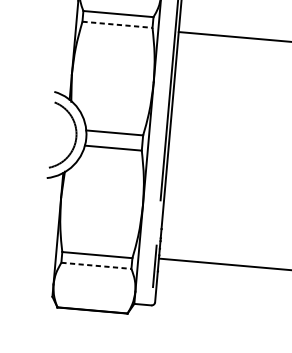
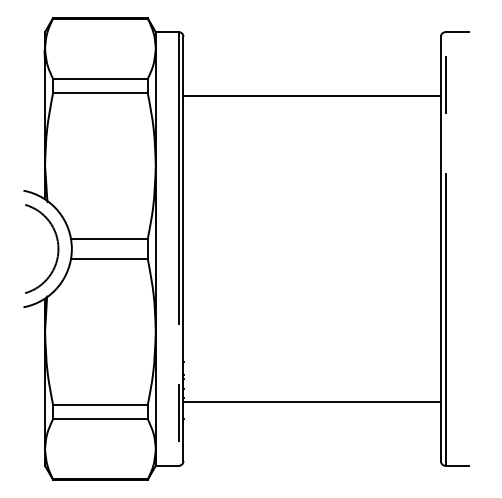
line: (117, 24) -> (100, 93), dashed -> solid
line: (96, 266) -> (100, 419), dashed -> solid

